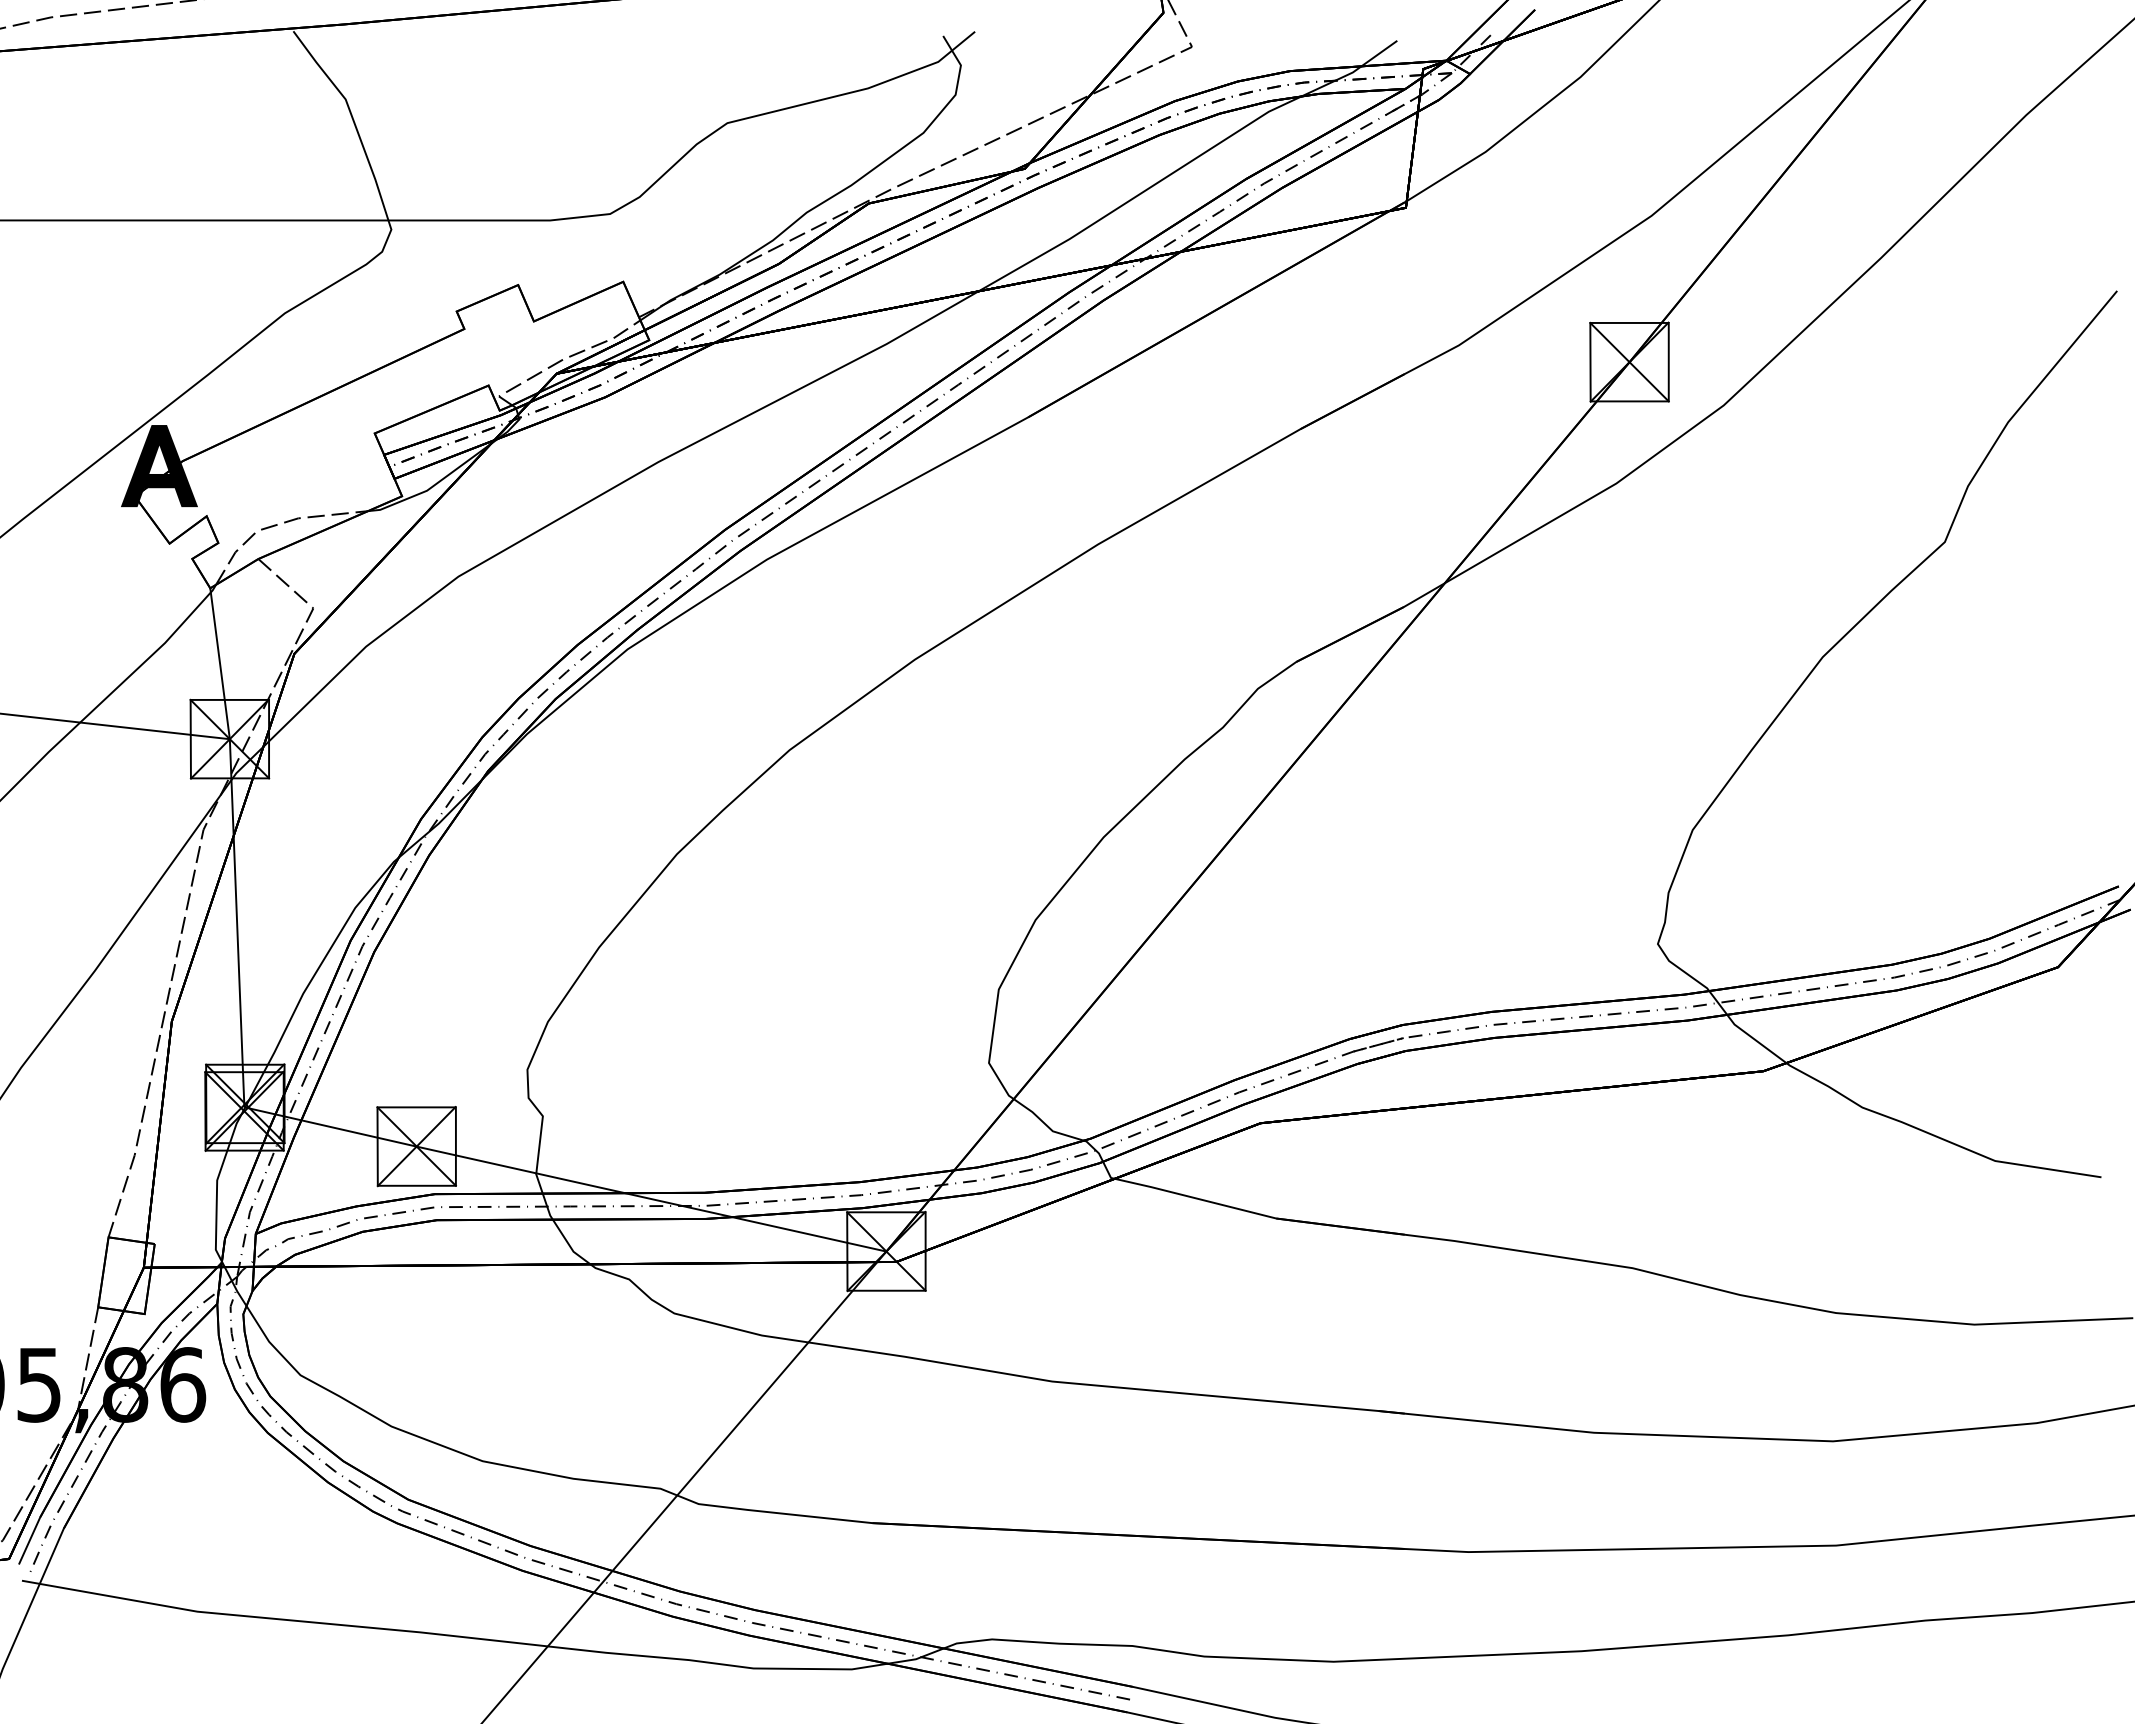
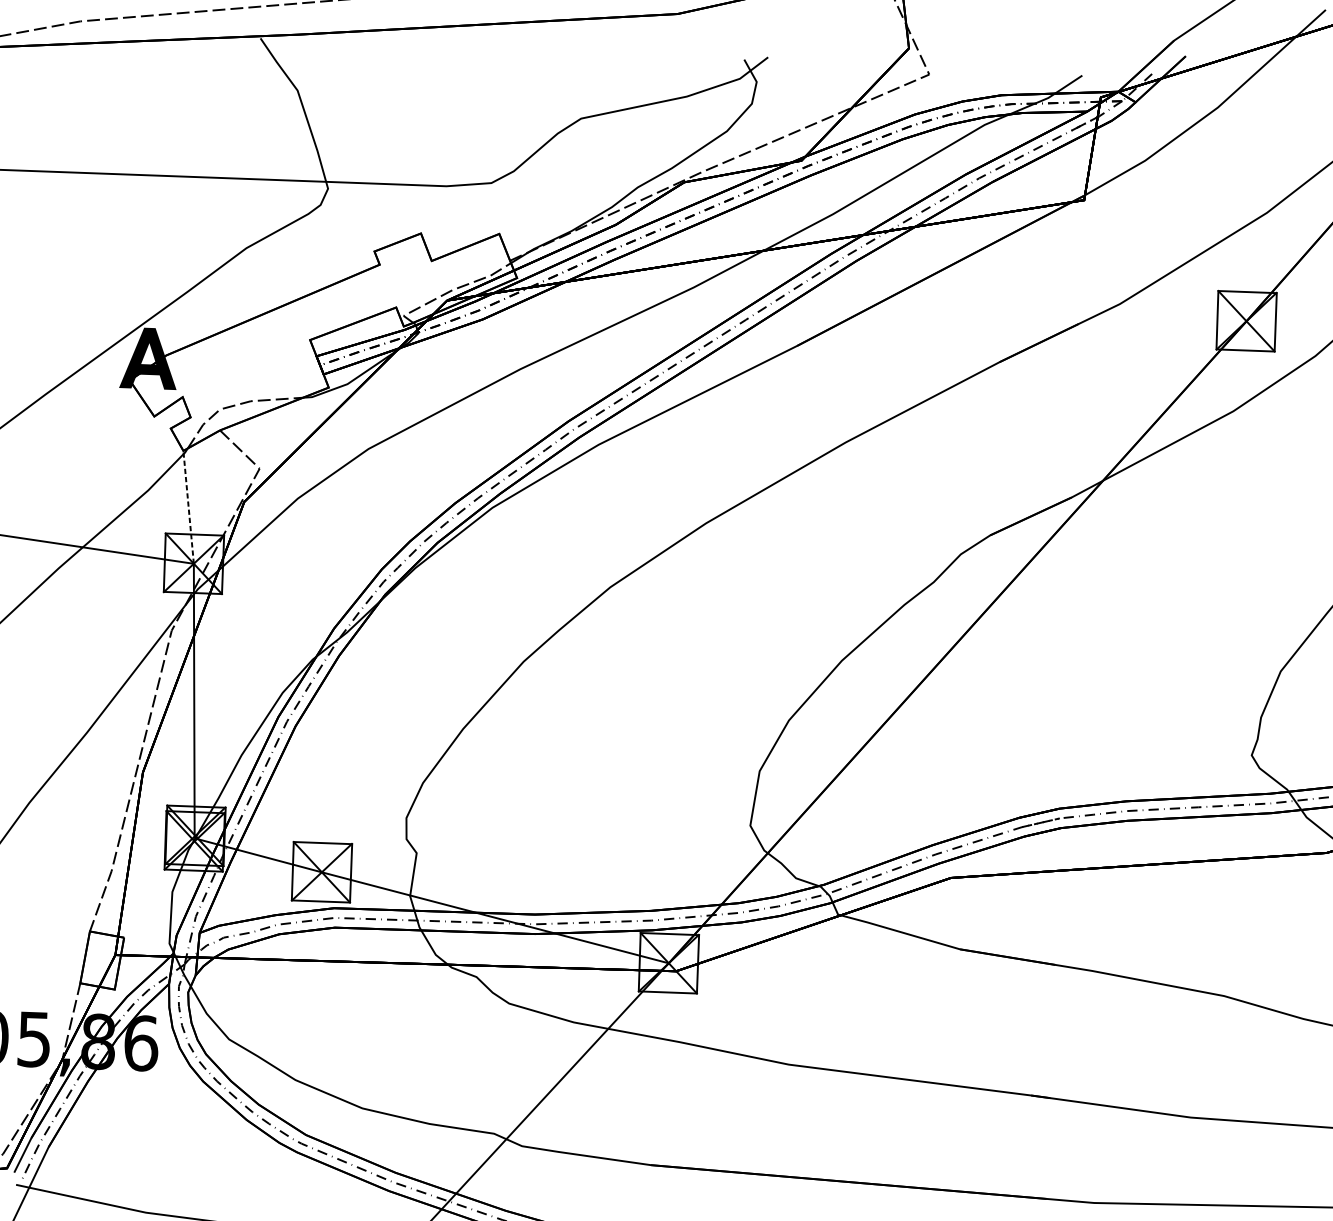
line: (220, 663) -> (188, 507), solid -> dashed

